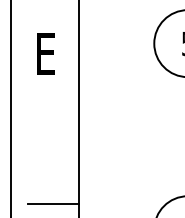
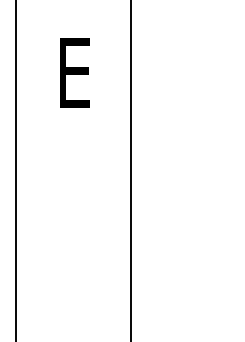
line: (53, 204) -> (87, 326), removed

